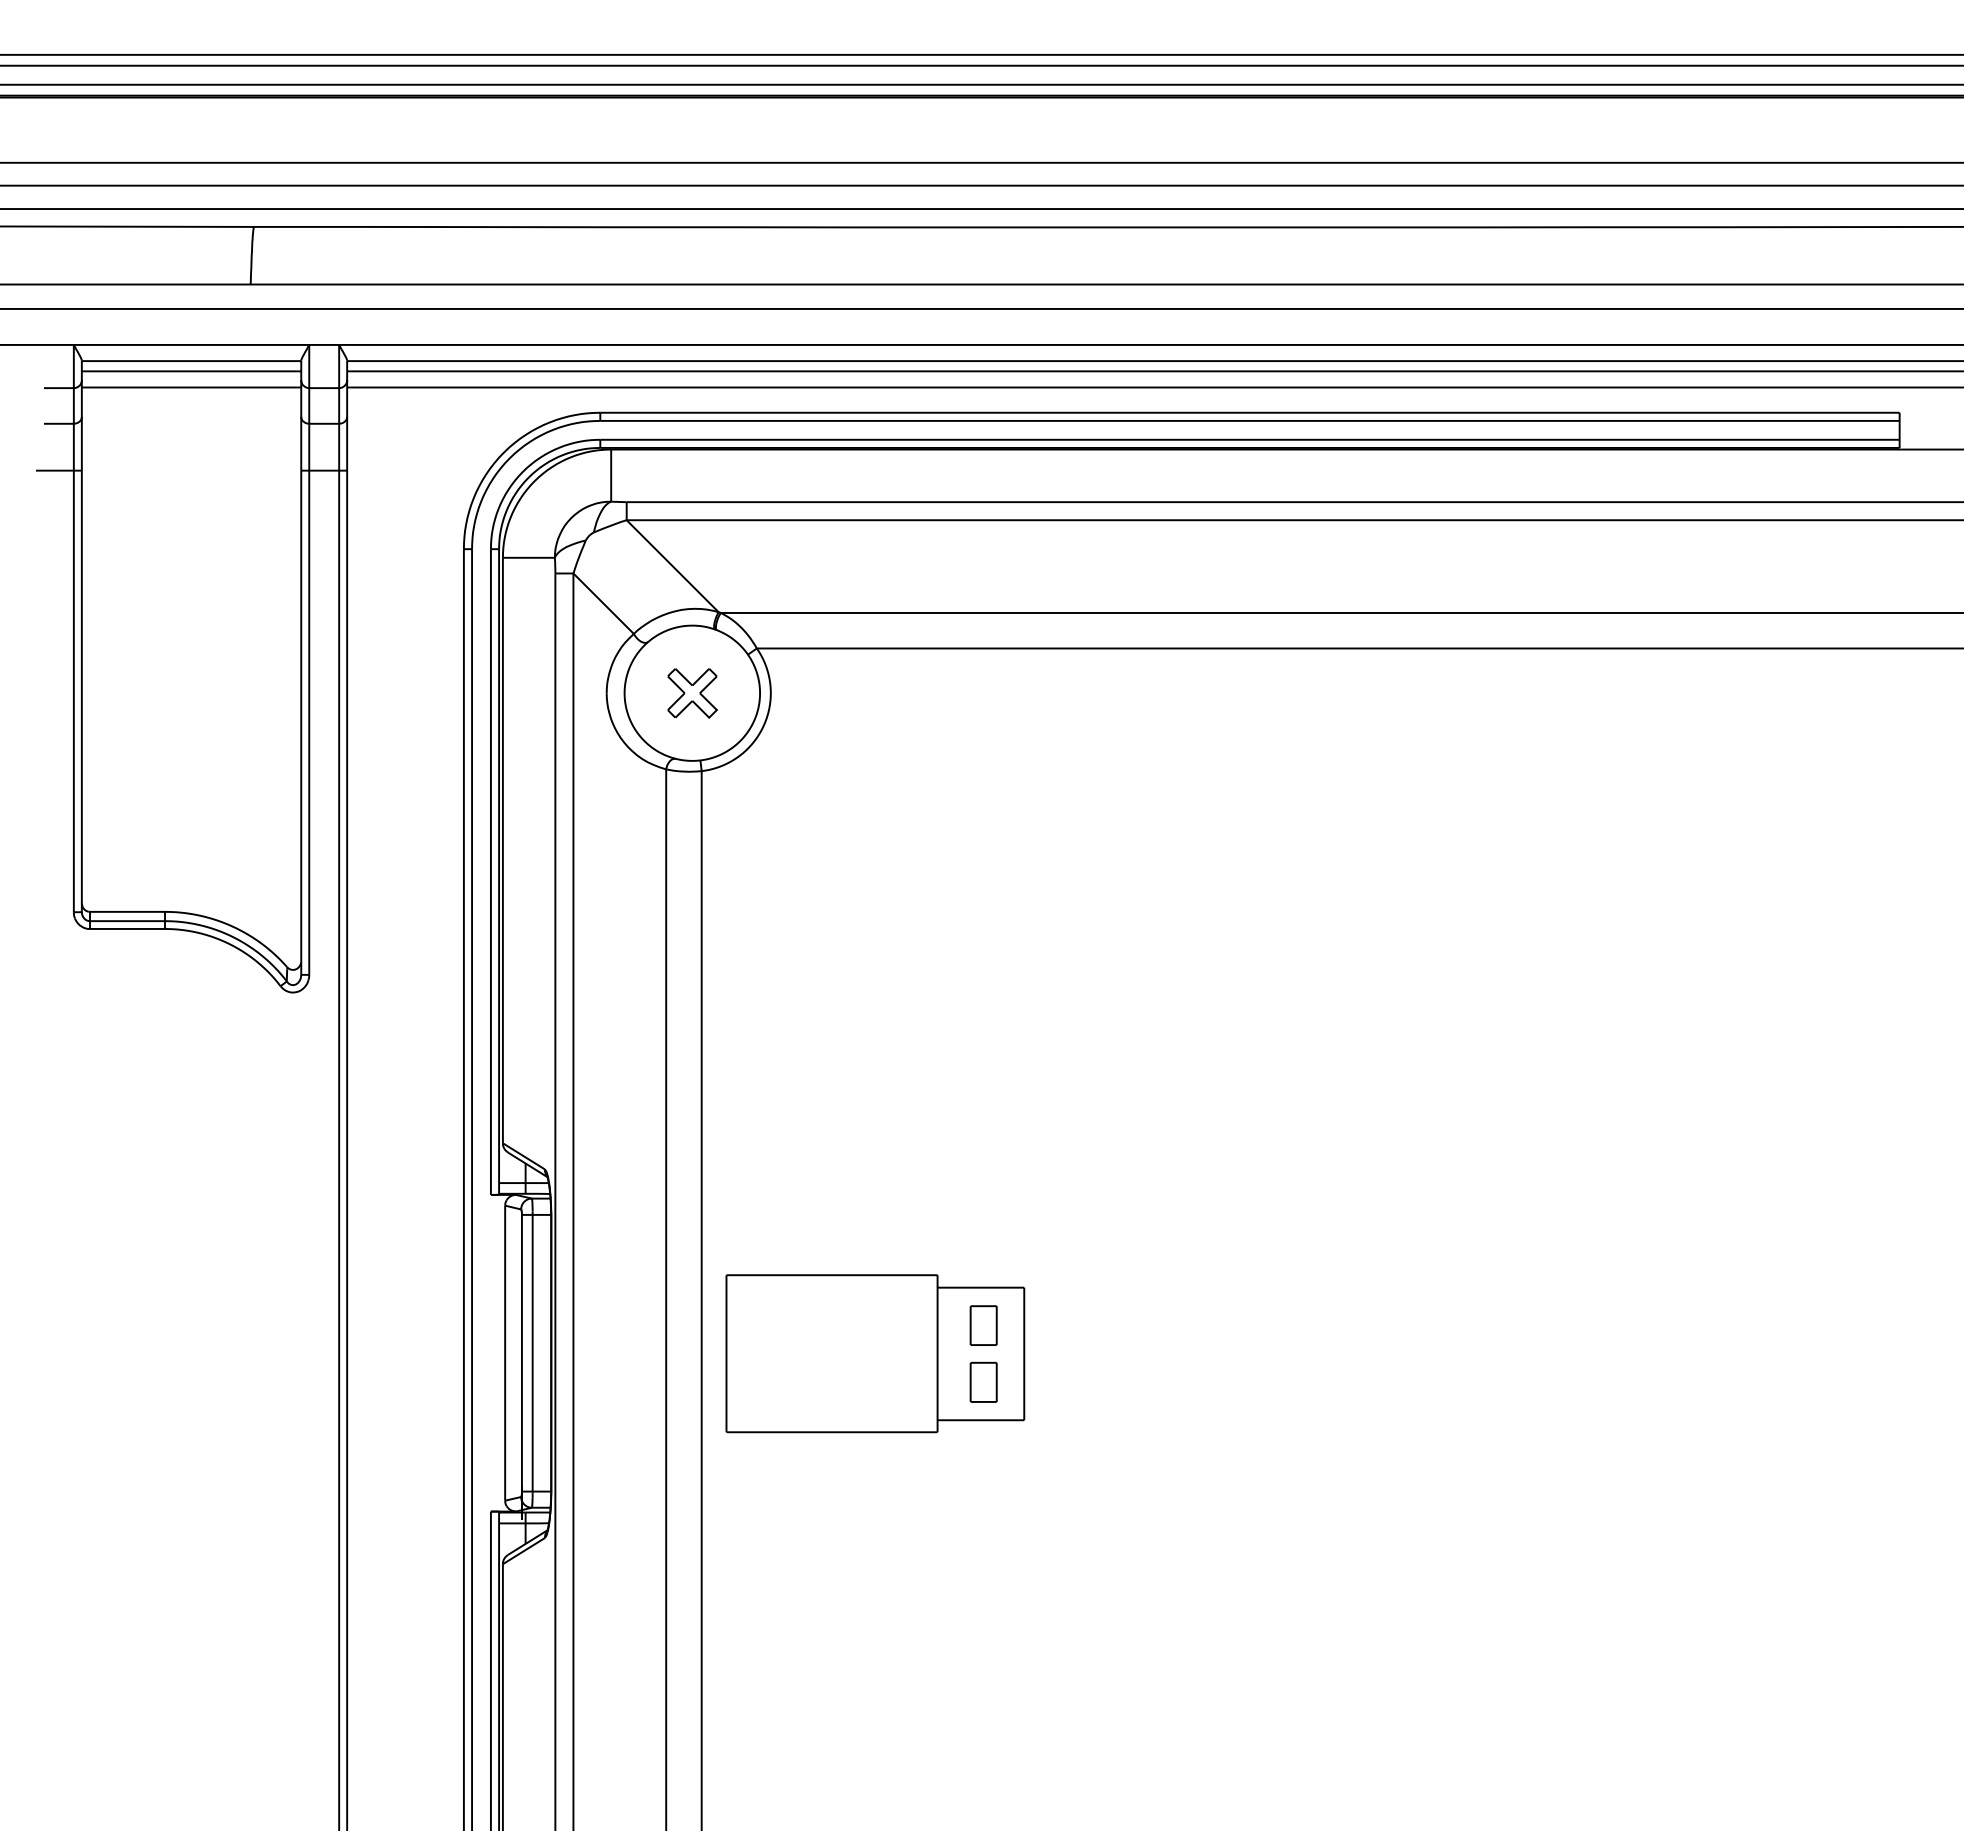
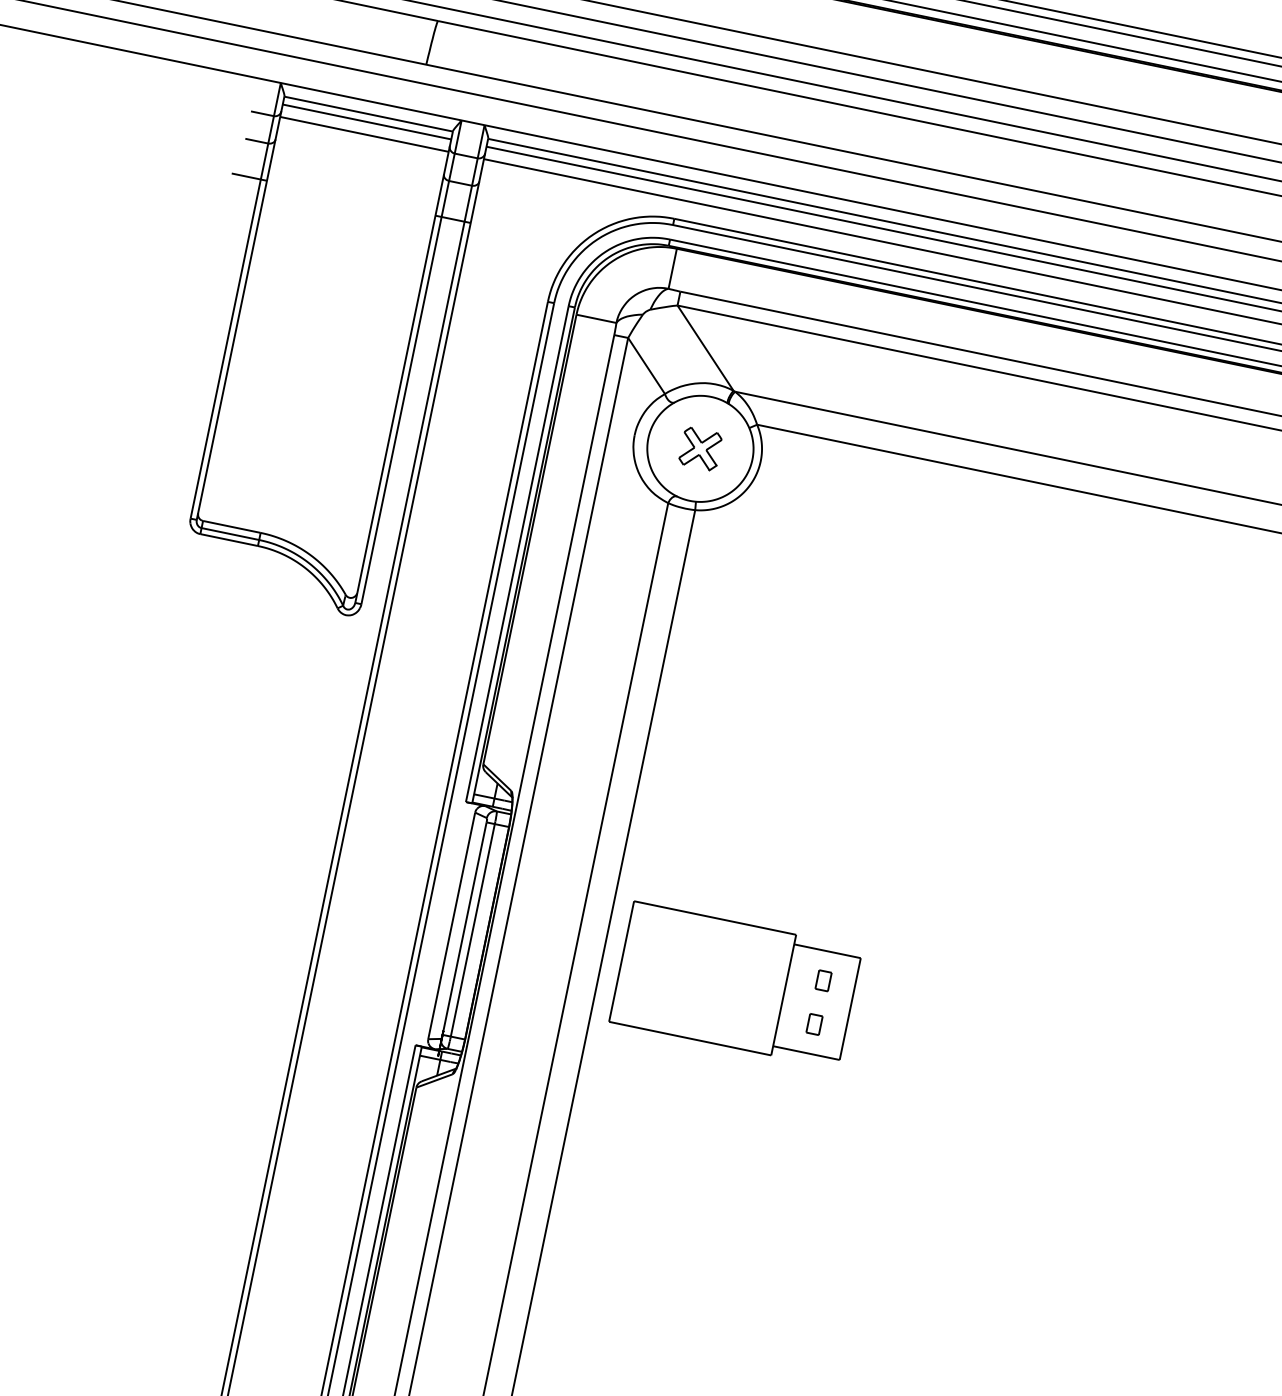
part: (983, 1325) -> (823, 980), size x0.62
part: (983, 1382) -> (814, 1024), size x0.62

